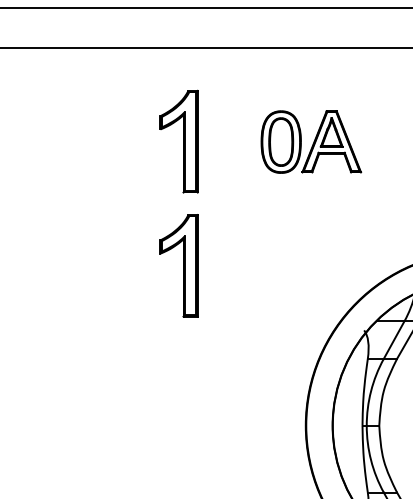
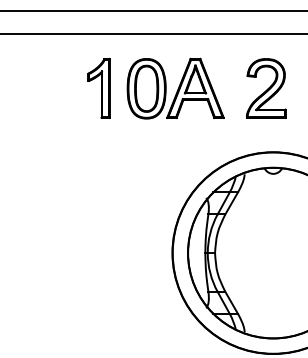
part: (311, 141) -> (175, 88), size x1.67
part: (178, 265) -> (98, 160), removed

